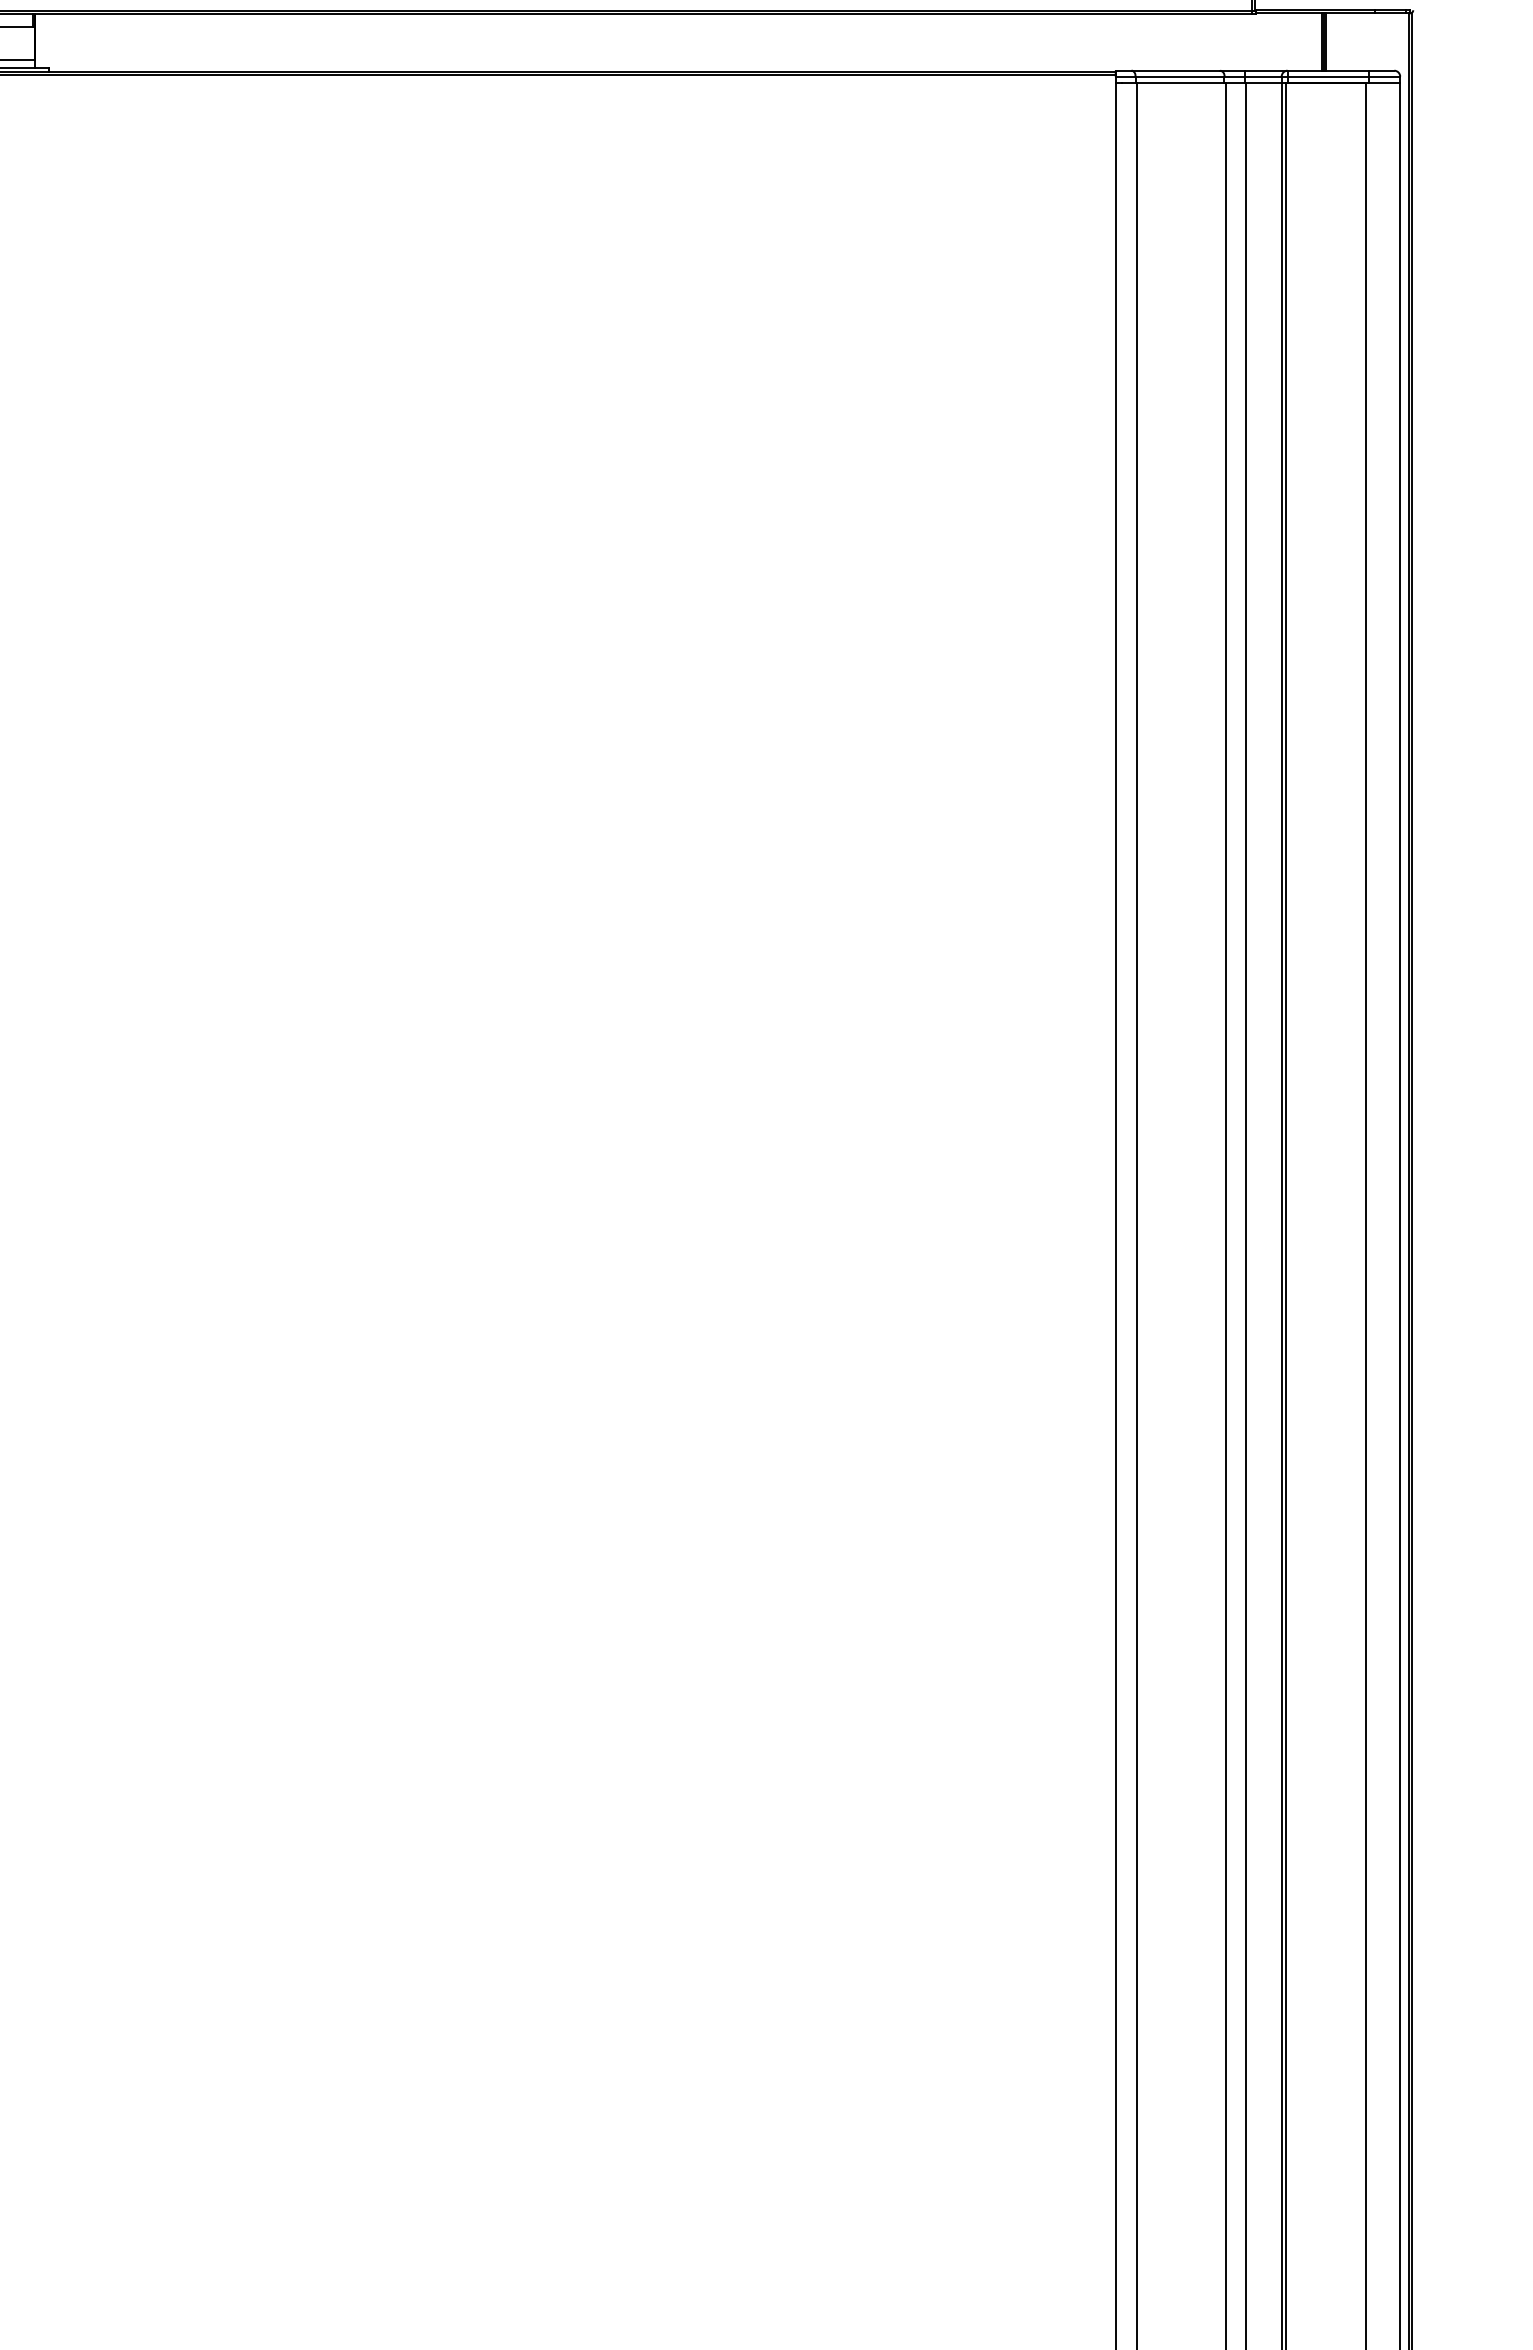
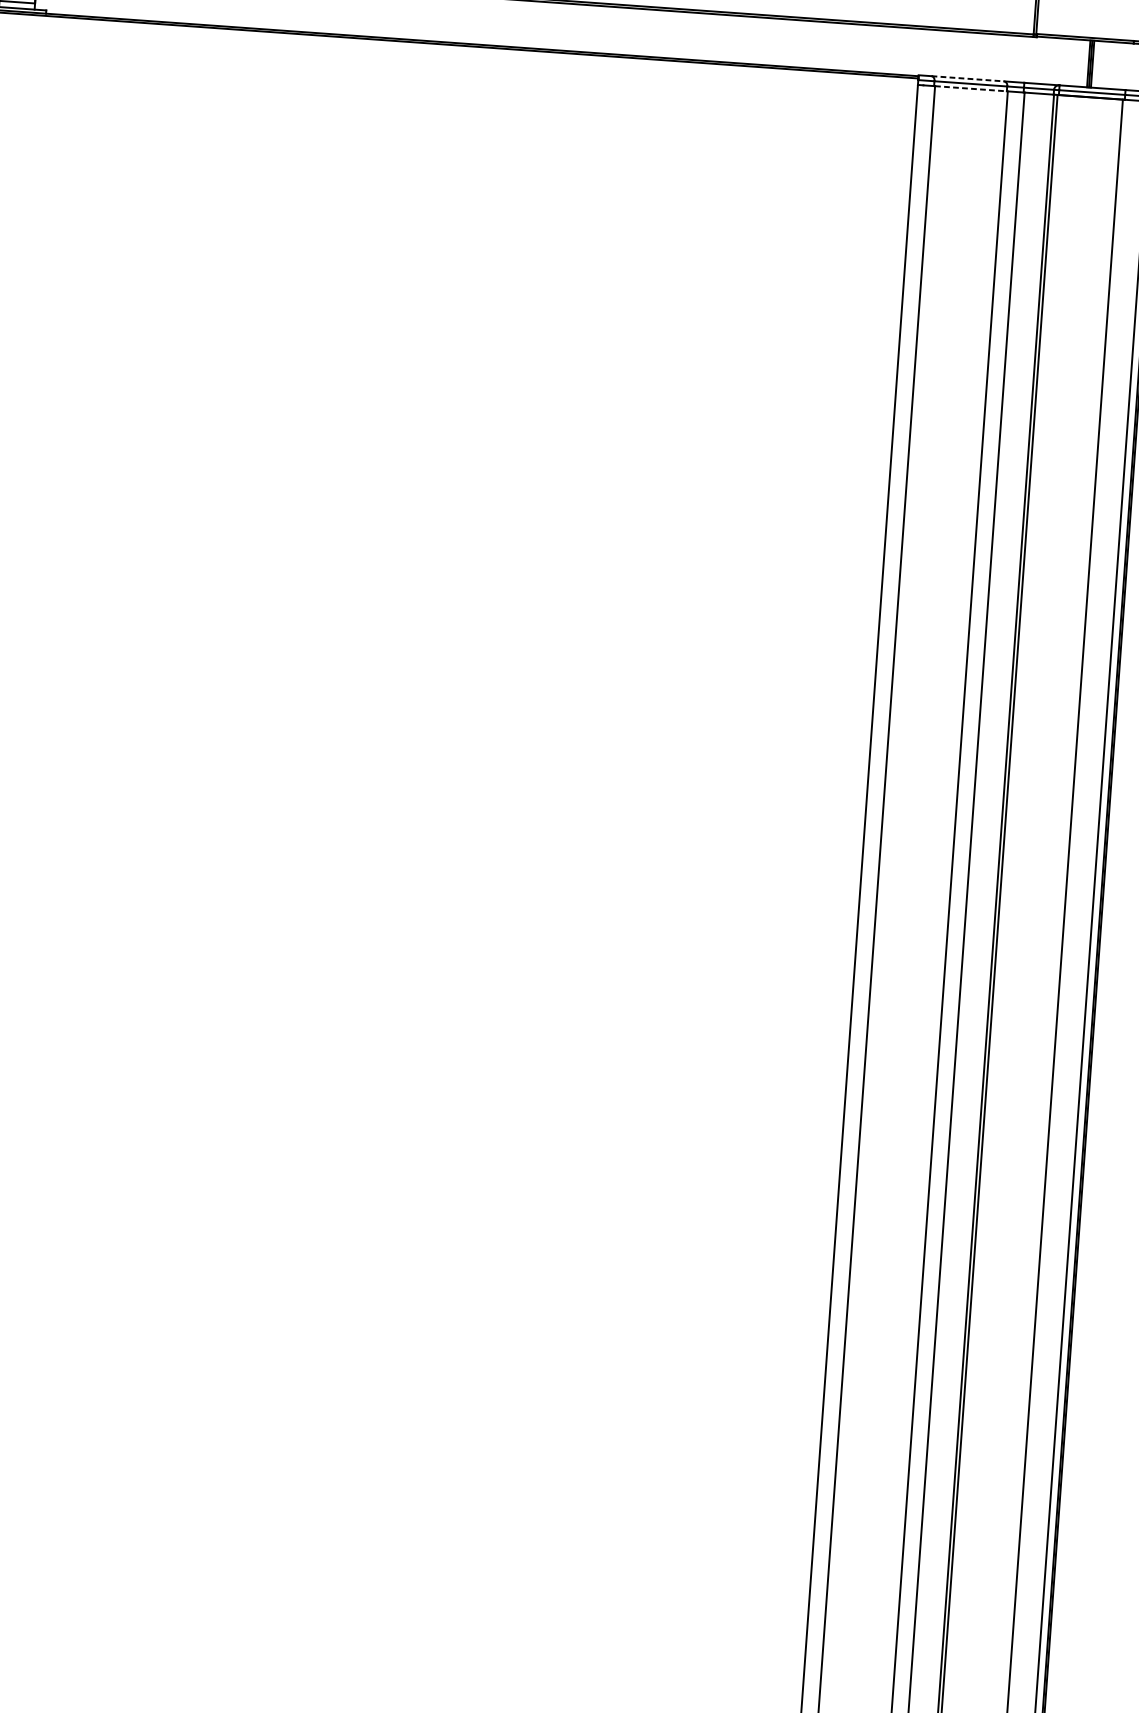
line: (1176, 70) -> (968, 78), solid -> dashed
line: (1181, 82) -> (971, 88), solid -> dashed

